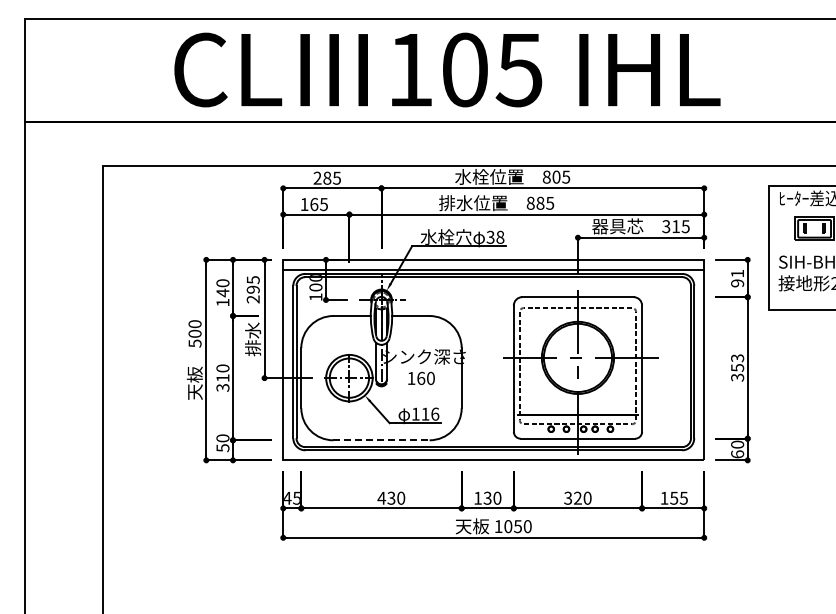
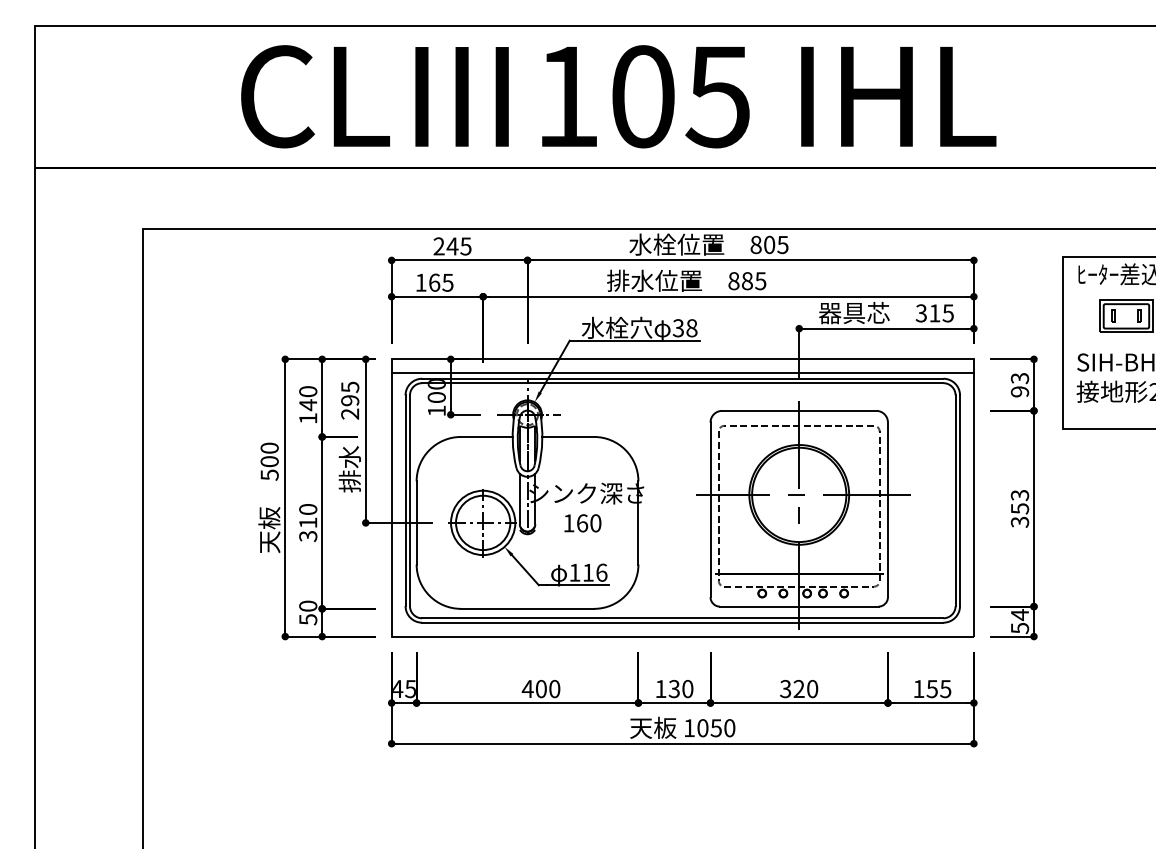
text: (326, 177) -> (451, 245), 285 -> 245
text: (737, 273) -> (1019, 378), 91 -> 93
line: (382, 440) -> (528, 609), dashed -> solid
text: (737, 449) -> (1019, 621), 60 -> 54
text: (391, 497) -> (541, 687), 430 -> 400

